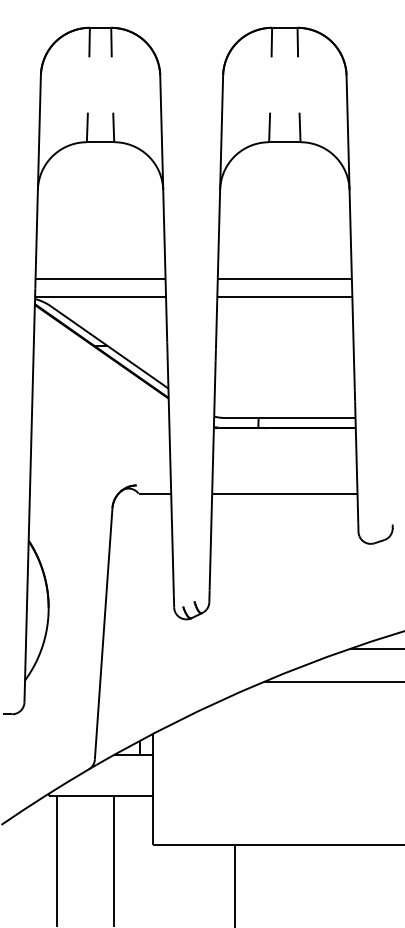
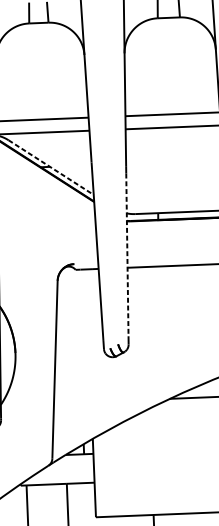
line: (109, 347) -> (51, 167), solid -> dashed
line: (212, 475) -> (127, 254), solid -> dashed

